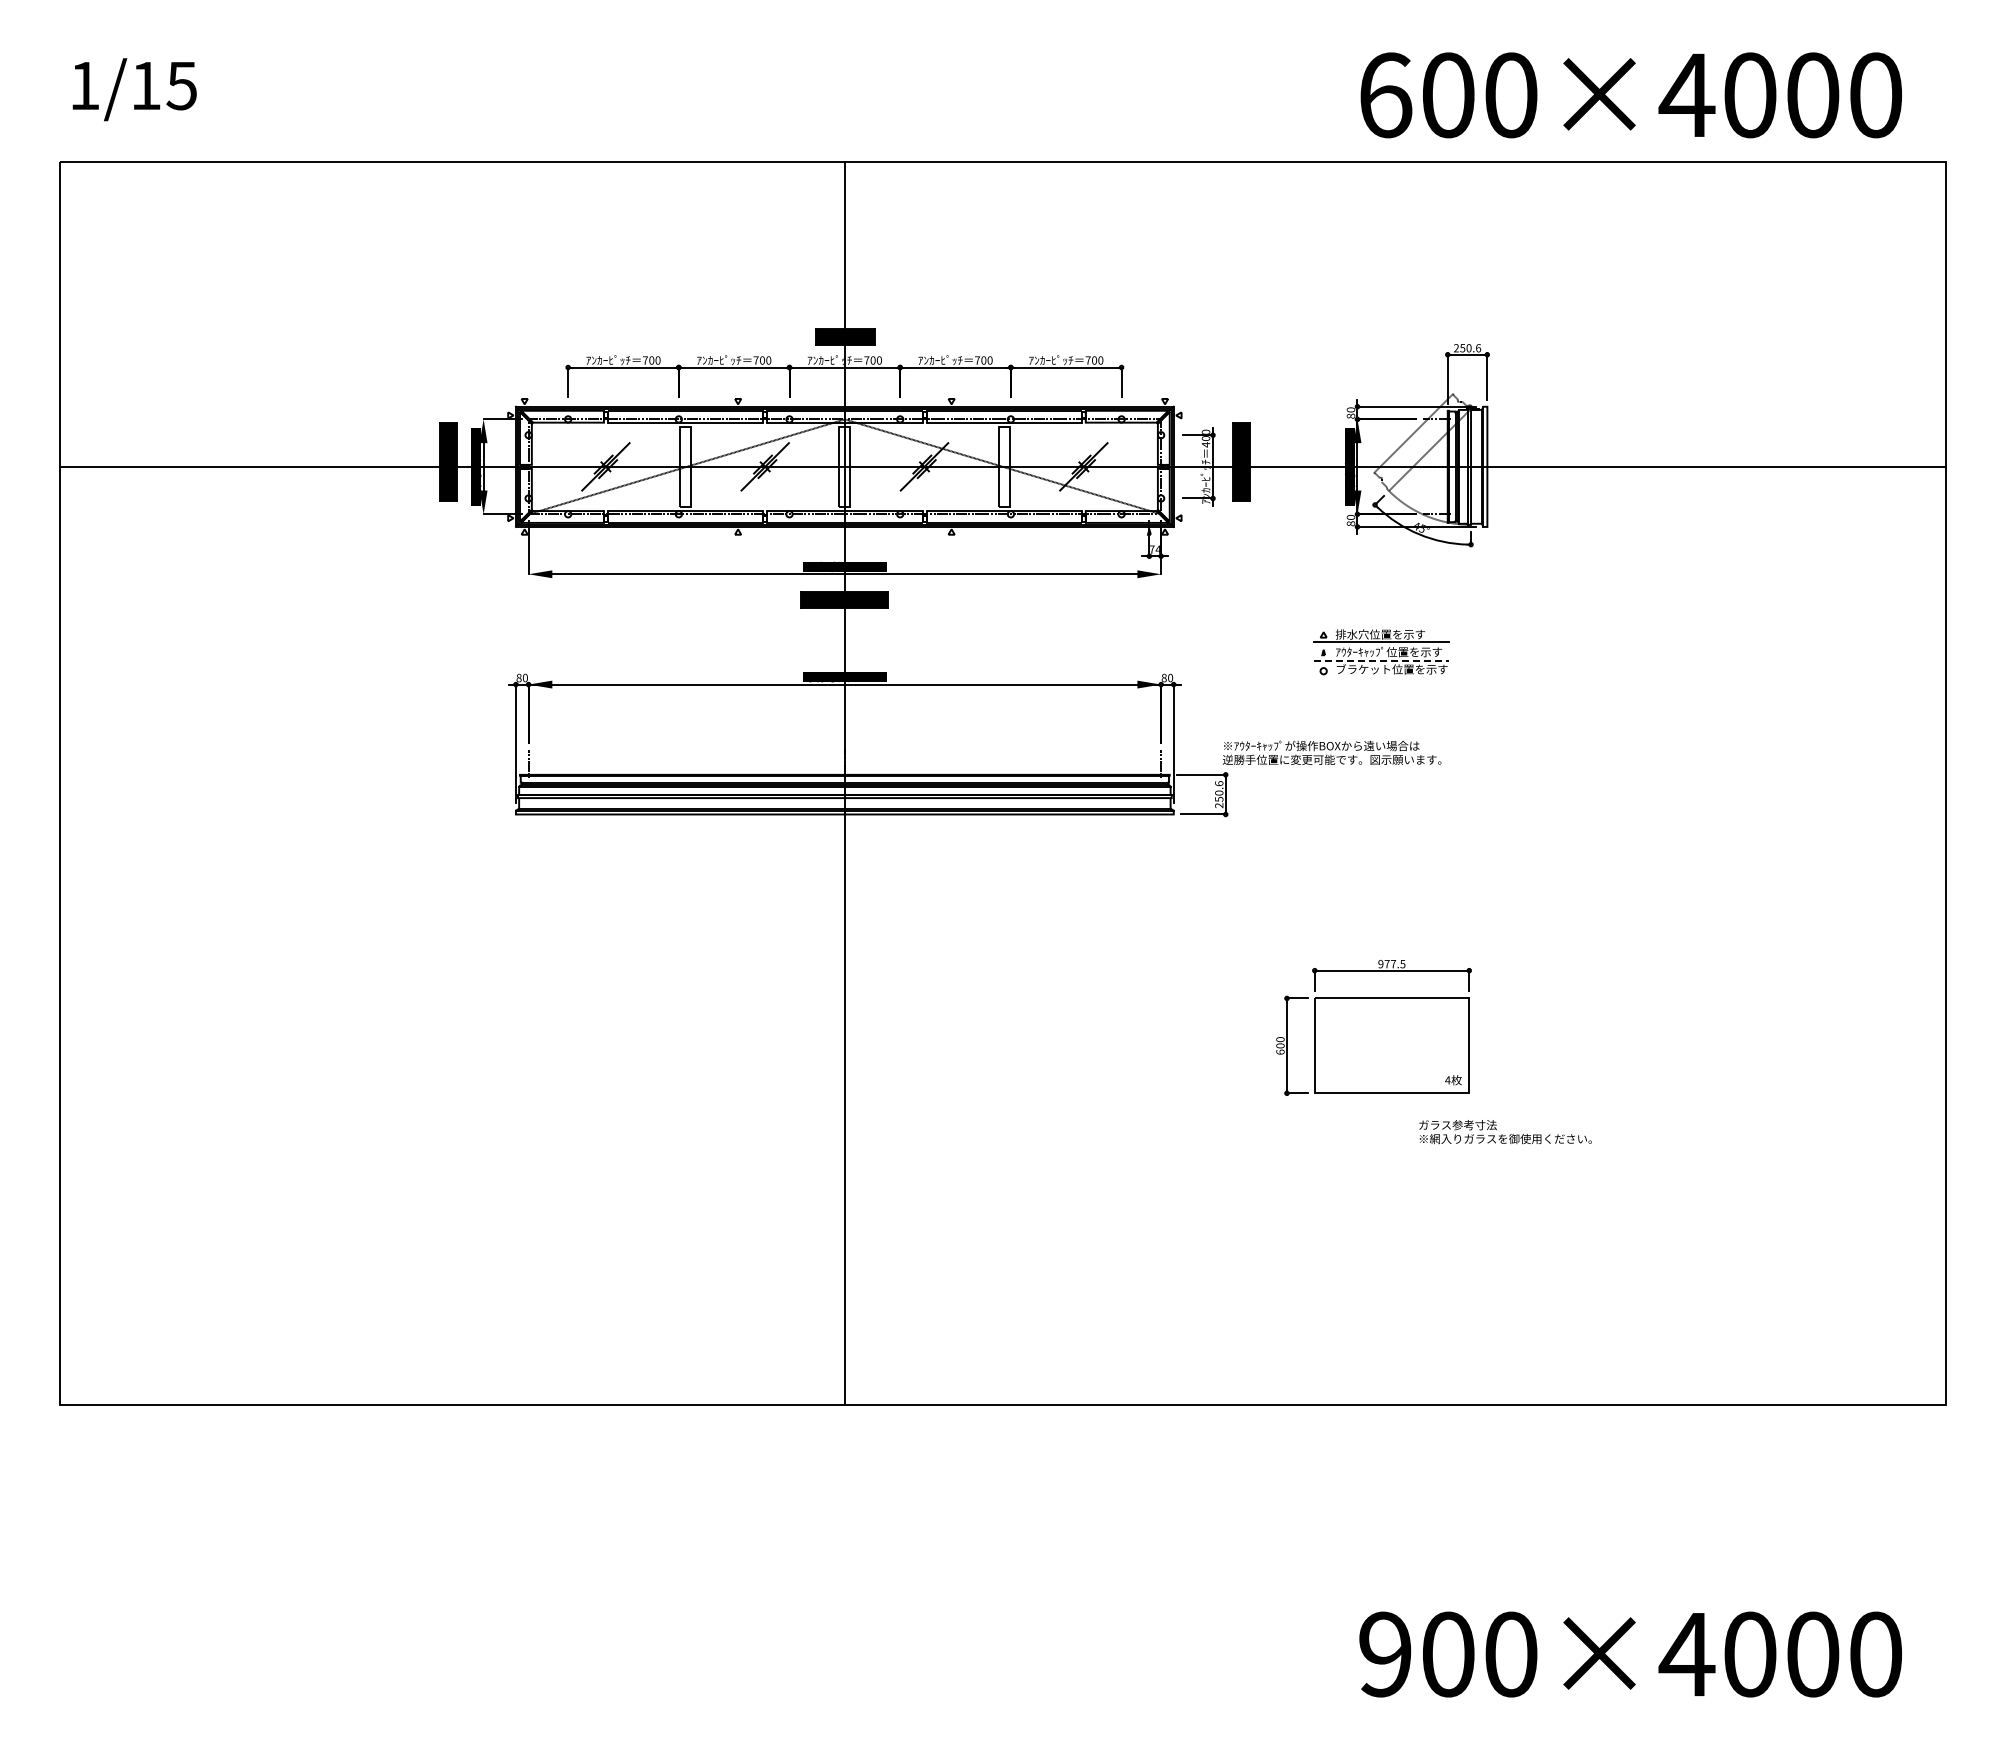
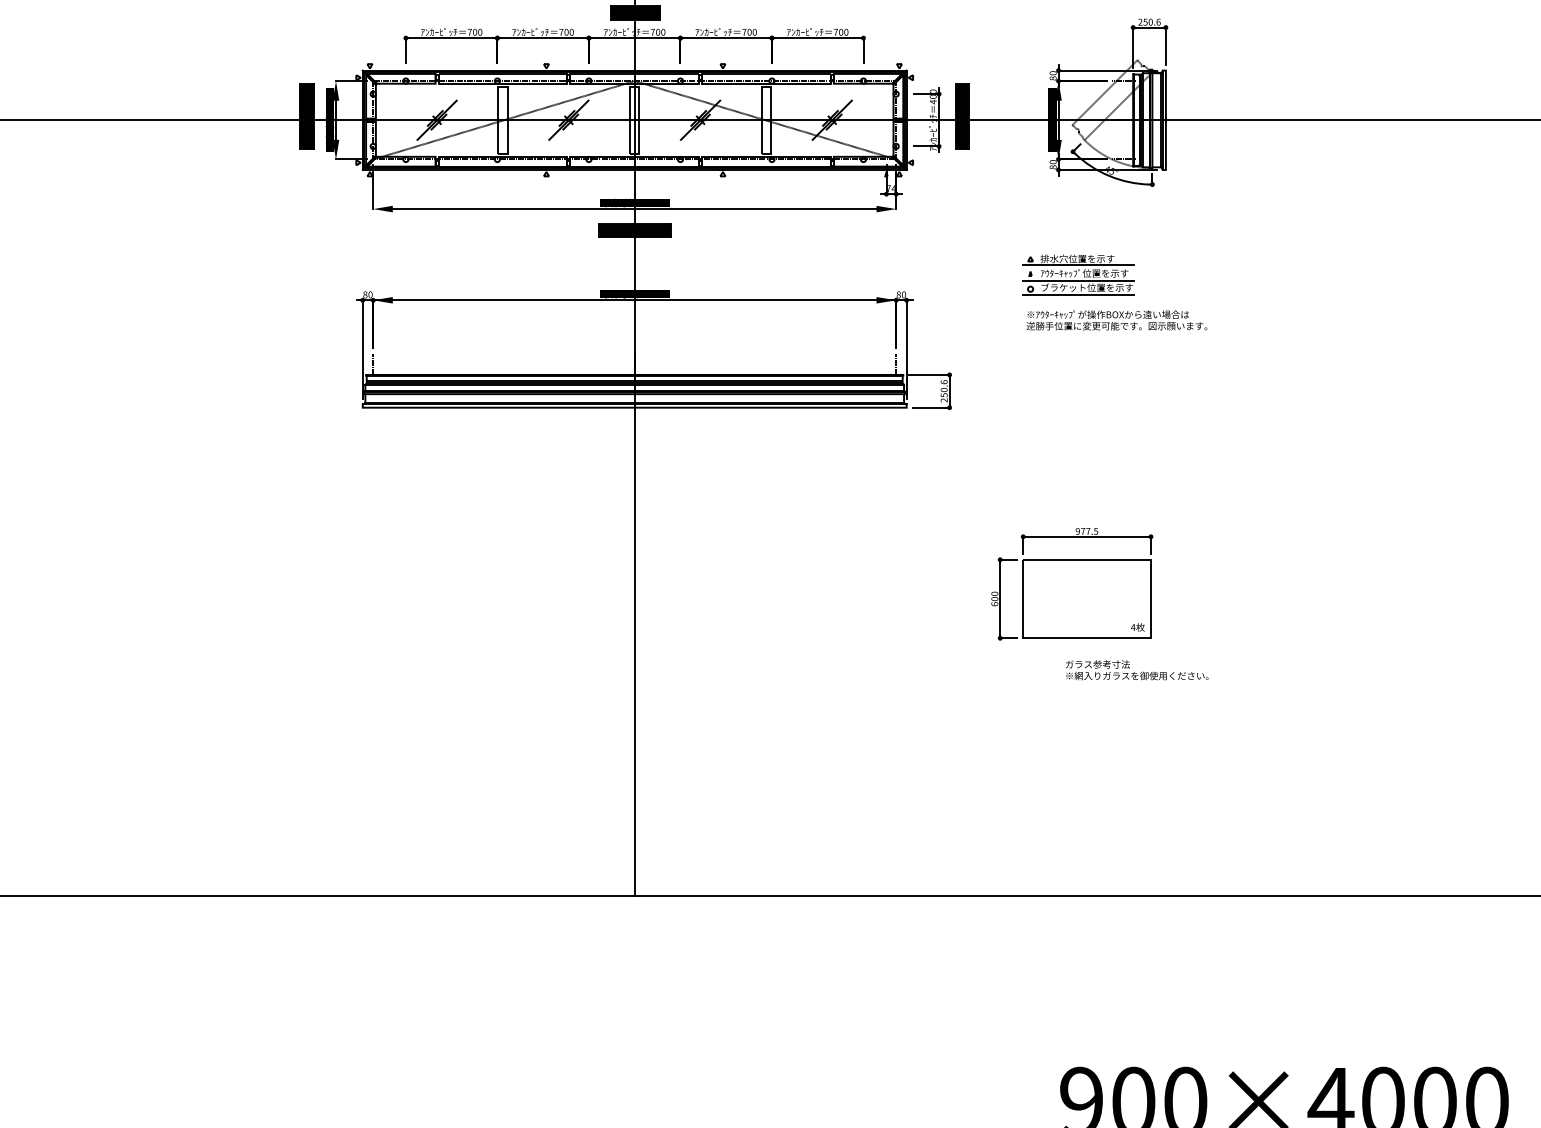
line: (1381, 660) -> (1078, 280), dashed -> solid
line: (1381, 678) -> (1078, 295), added
text: (1332, 752) -> (1117, 320), moved
text: (1505, 1132) -> (1137, 670), moved

